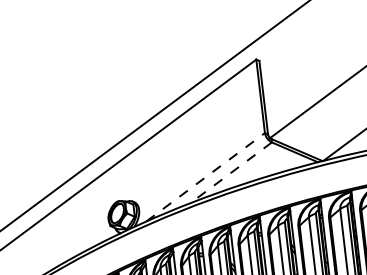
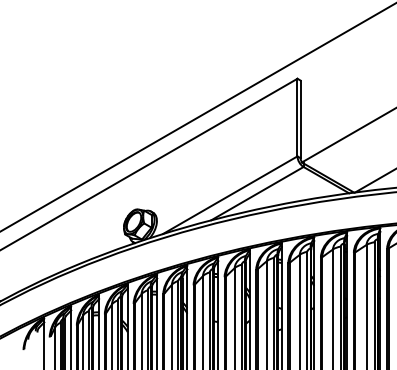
line: (231, 172) -> (257, 193), dashed -> solid
line: (205, 177) -> (230, 195), dashed -> solid

